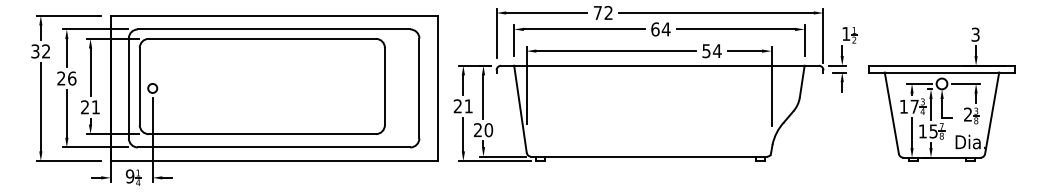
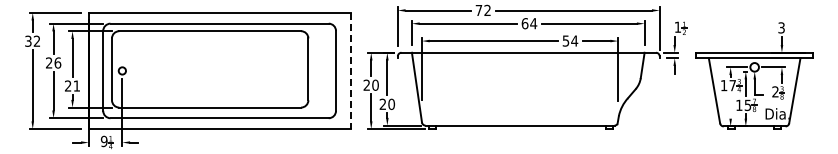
line: (437, 89) -> (350, 71), solid -> dashed
text: (468, 105) -> (375, 84), 21 -> 20
line: (911, 132) -> (730, 106), removed

